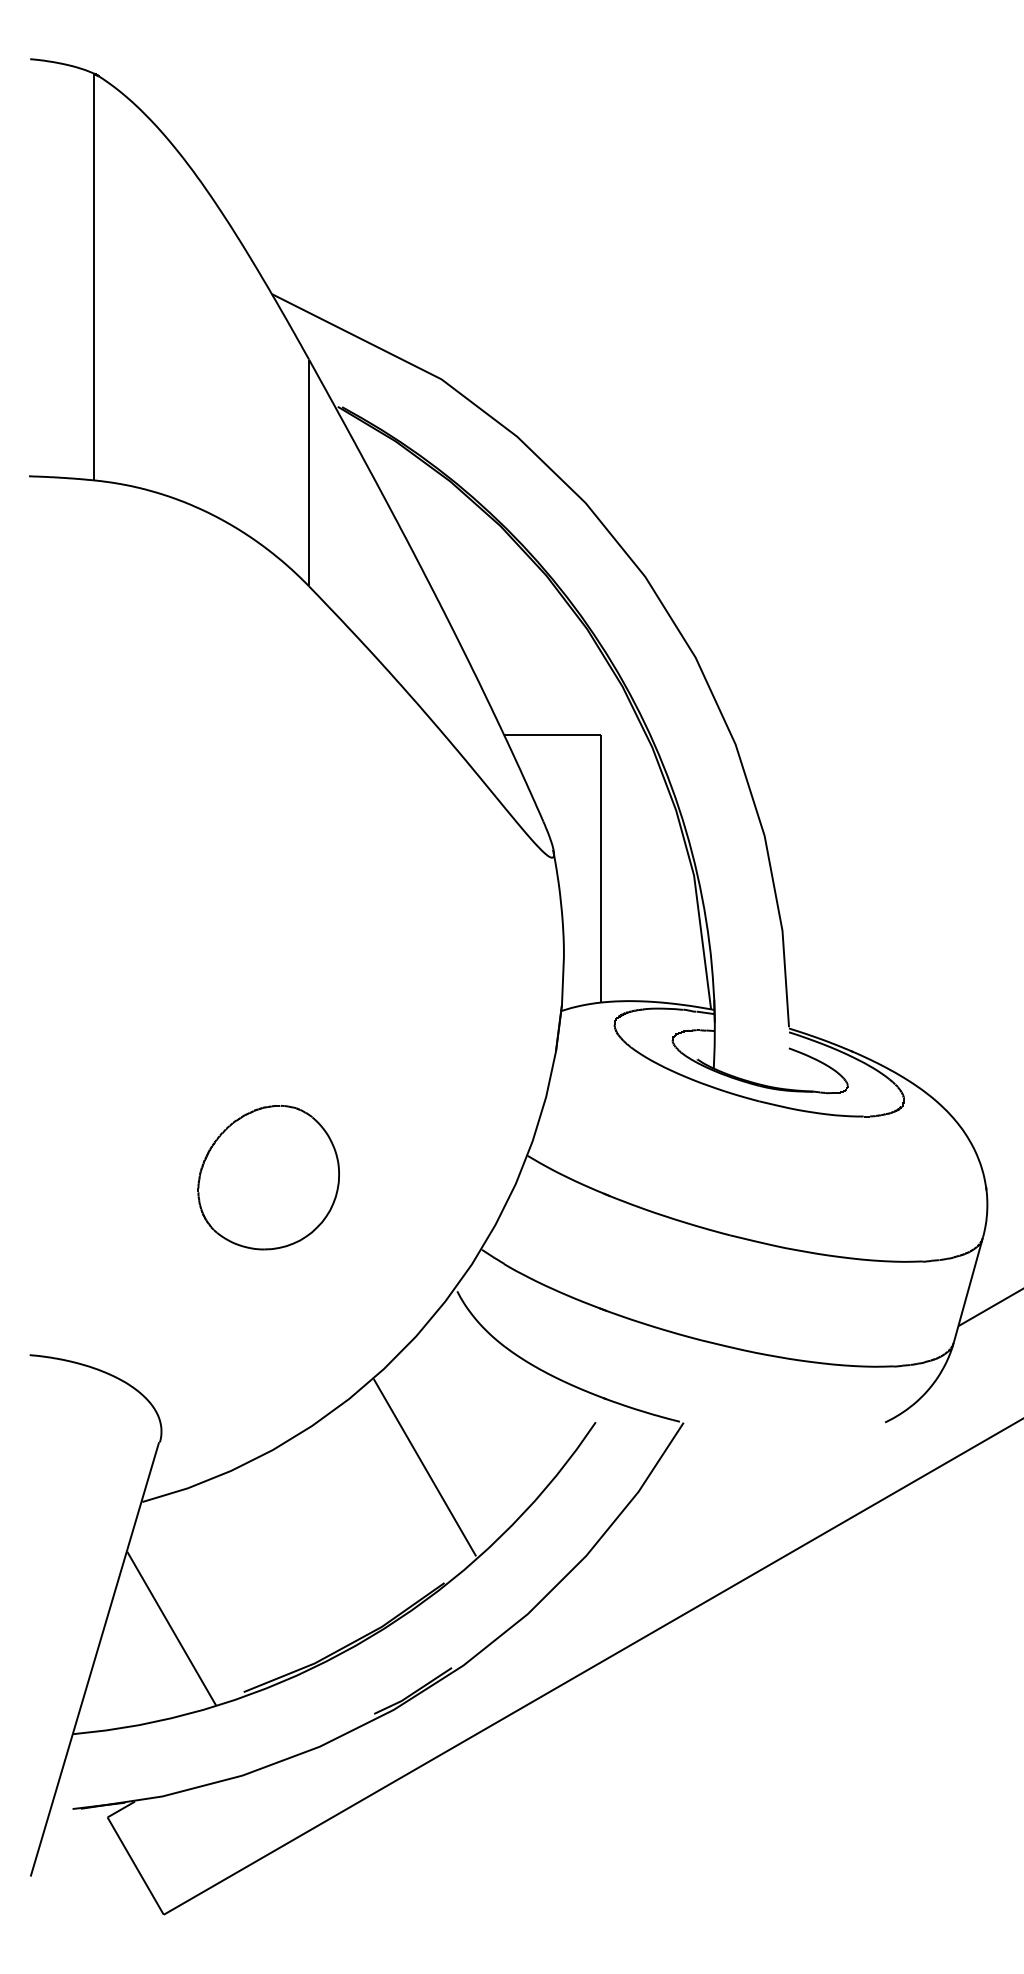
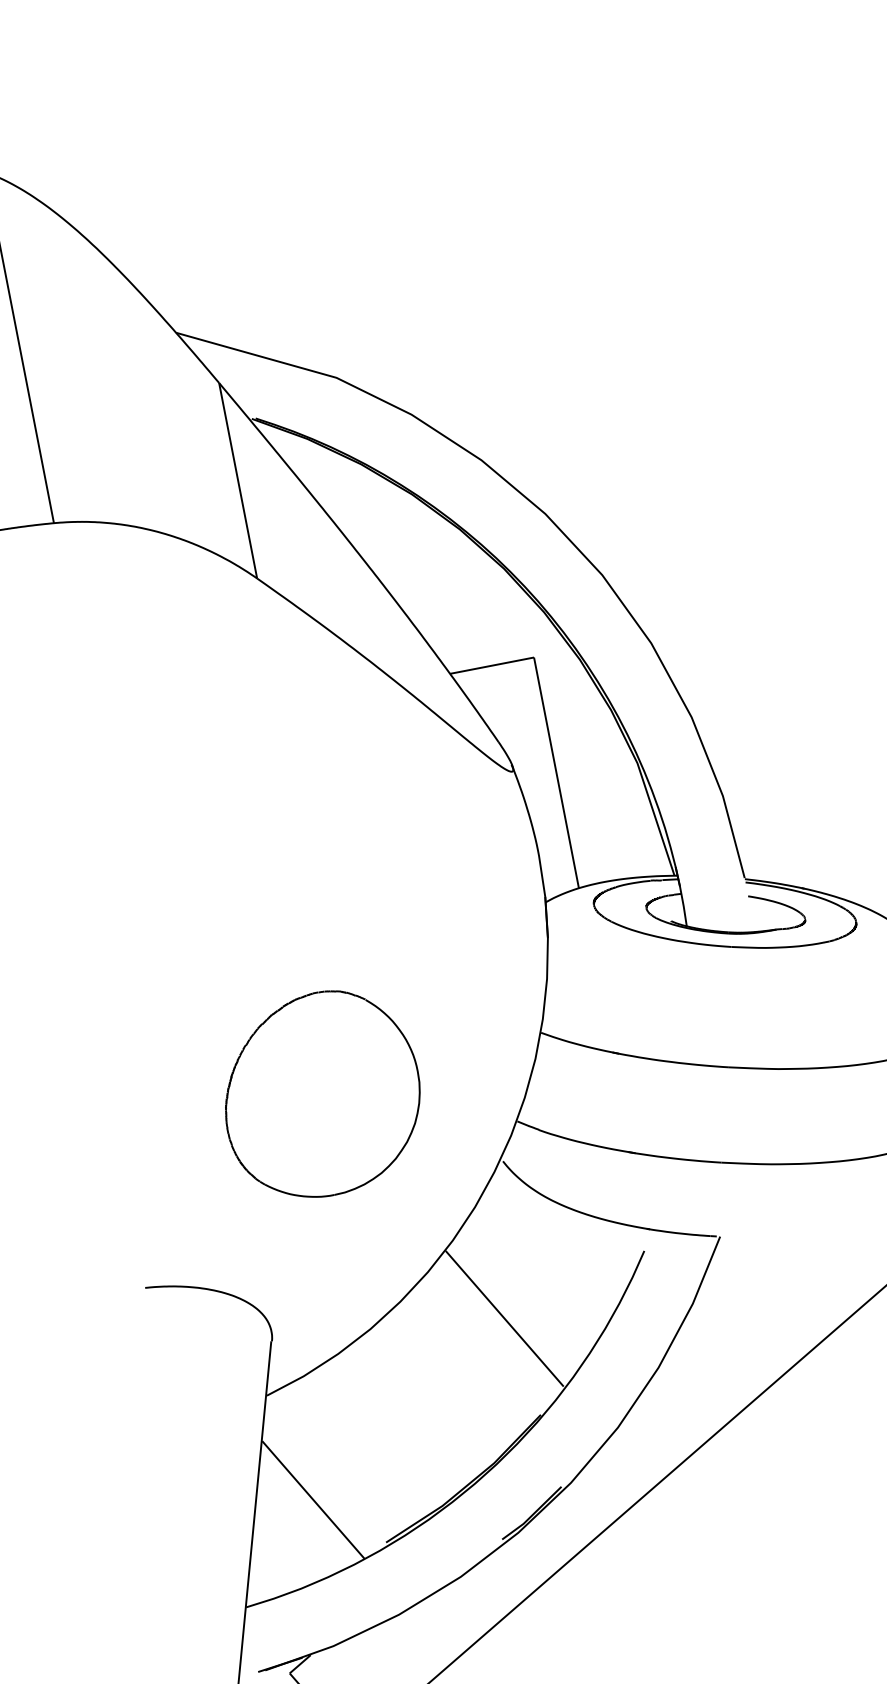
part: (268, 1177) -> (321, 1094), size x1.6

